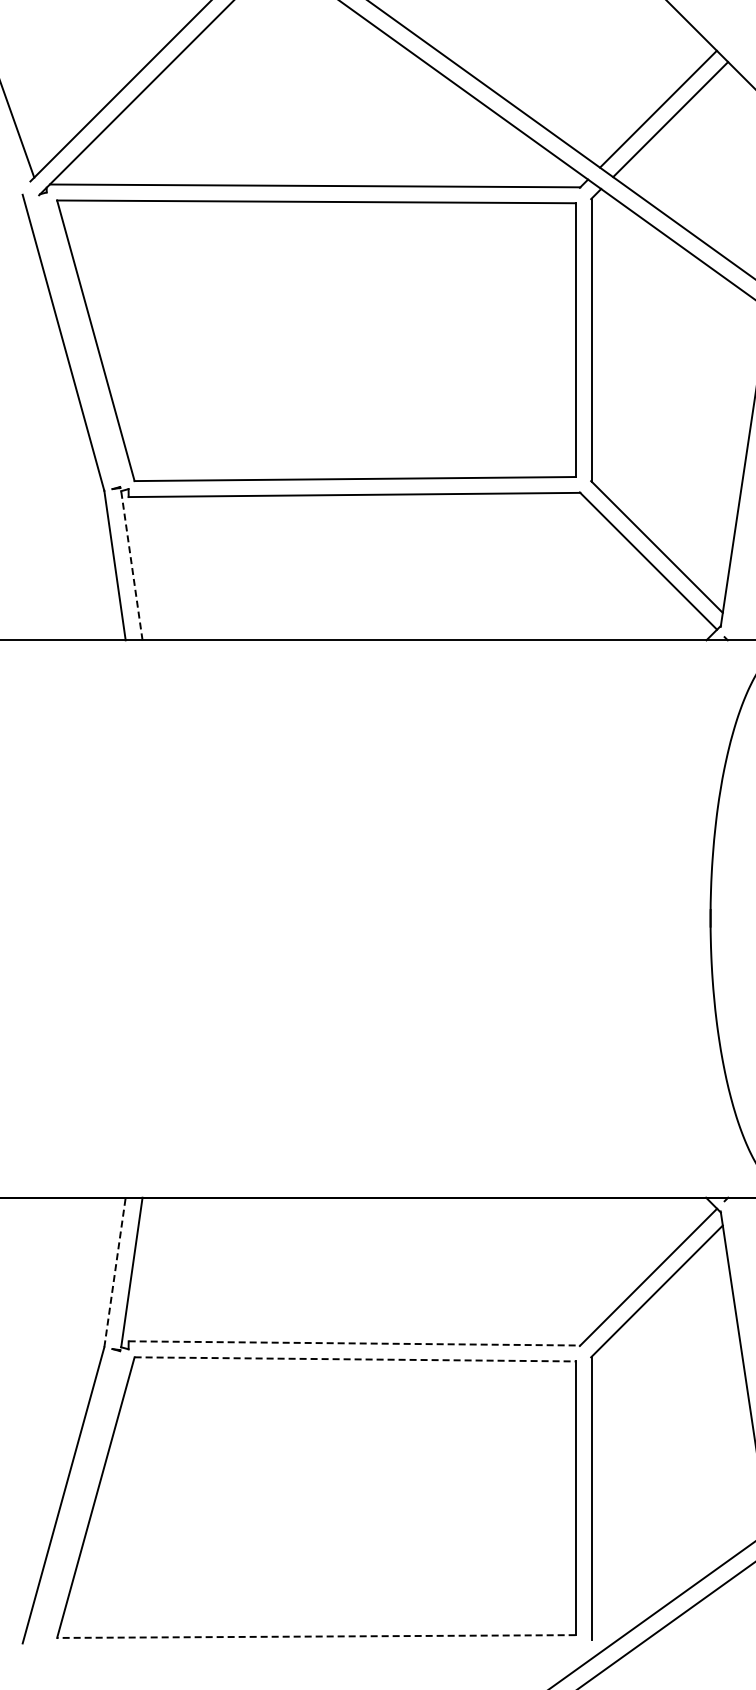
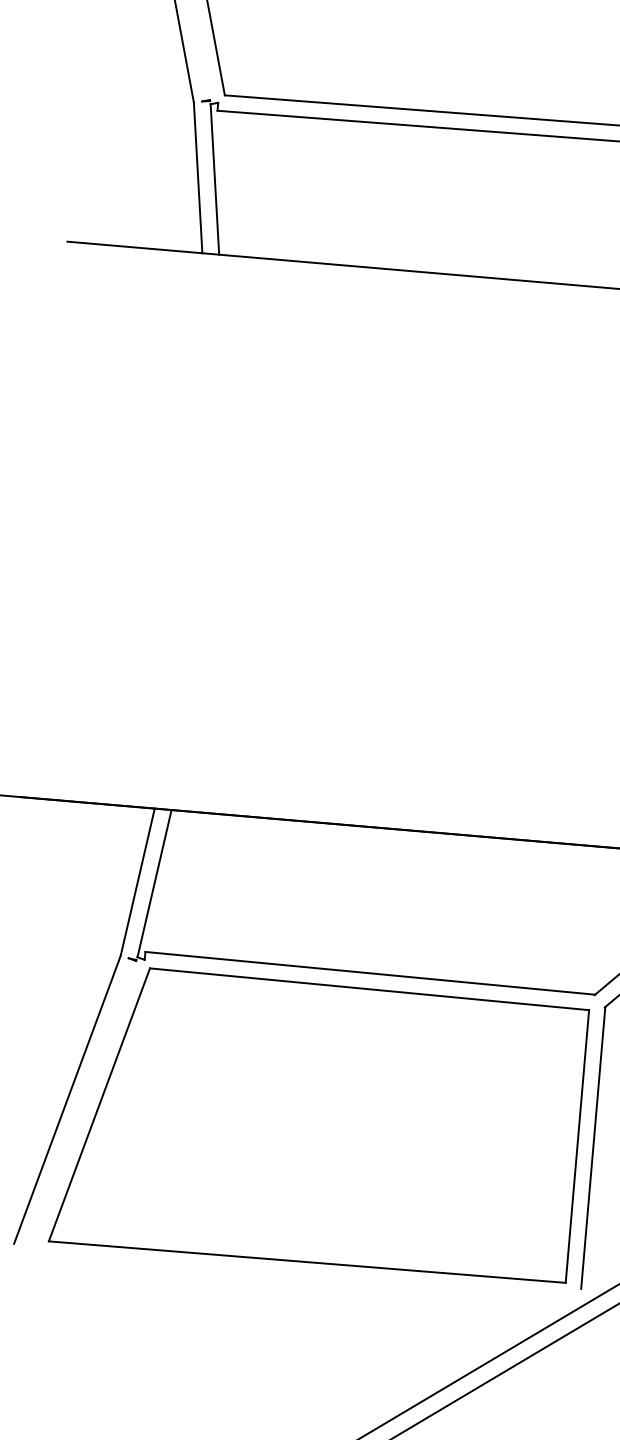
line: (131, 565) -> (214, 179), dashed -> solid
line: (115, 1272) -> (138, 882), dashed -> solid
line: (354, 1343) -> (370, 973), dashed -> solid
line: (355, 1359) -> (369, 989), dashed -> solid
line: (315, 1636) -> (306, 1262), dashed -> solid

